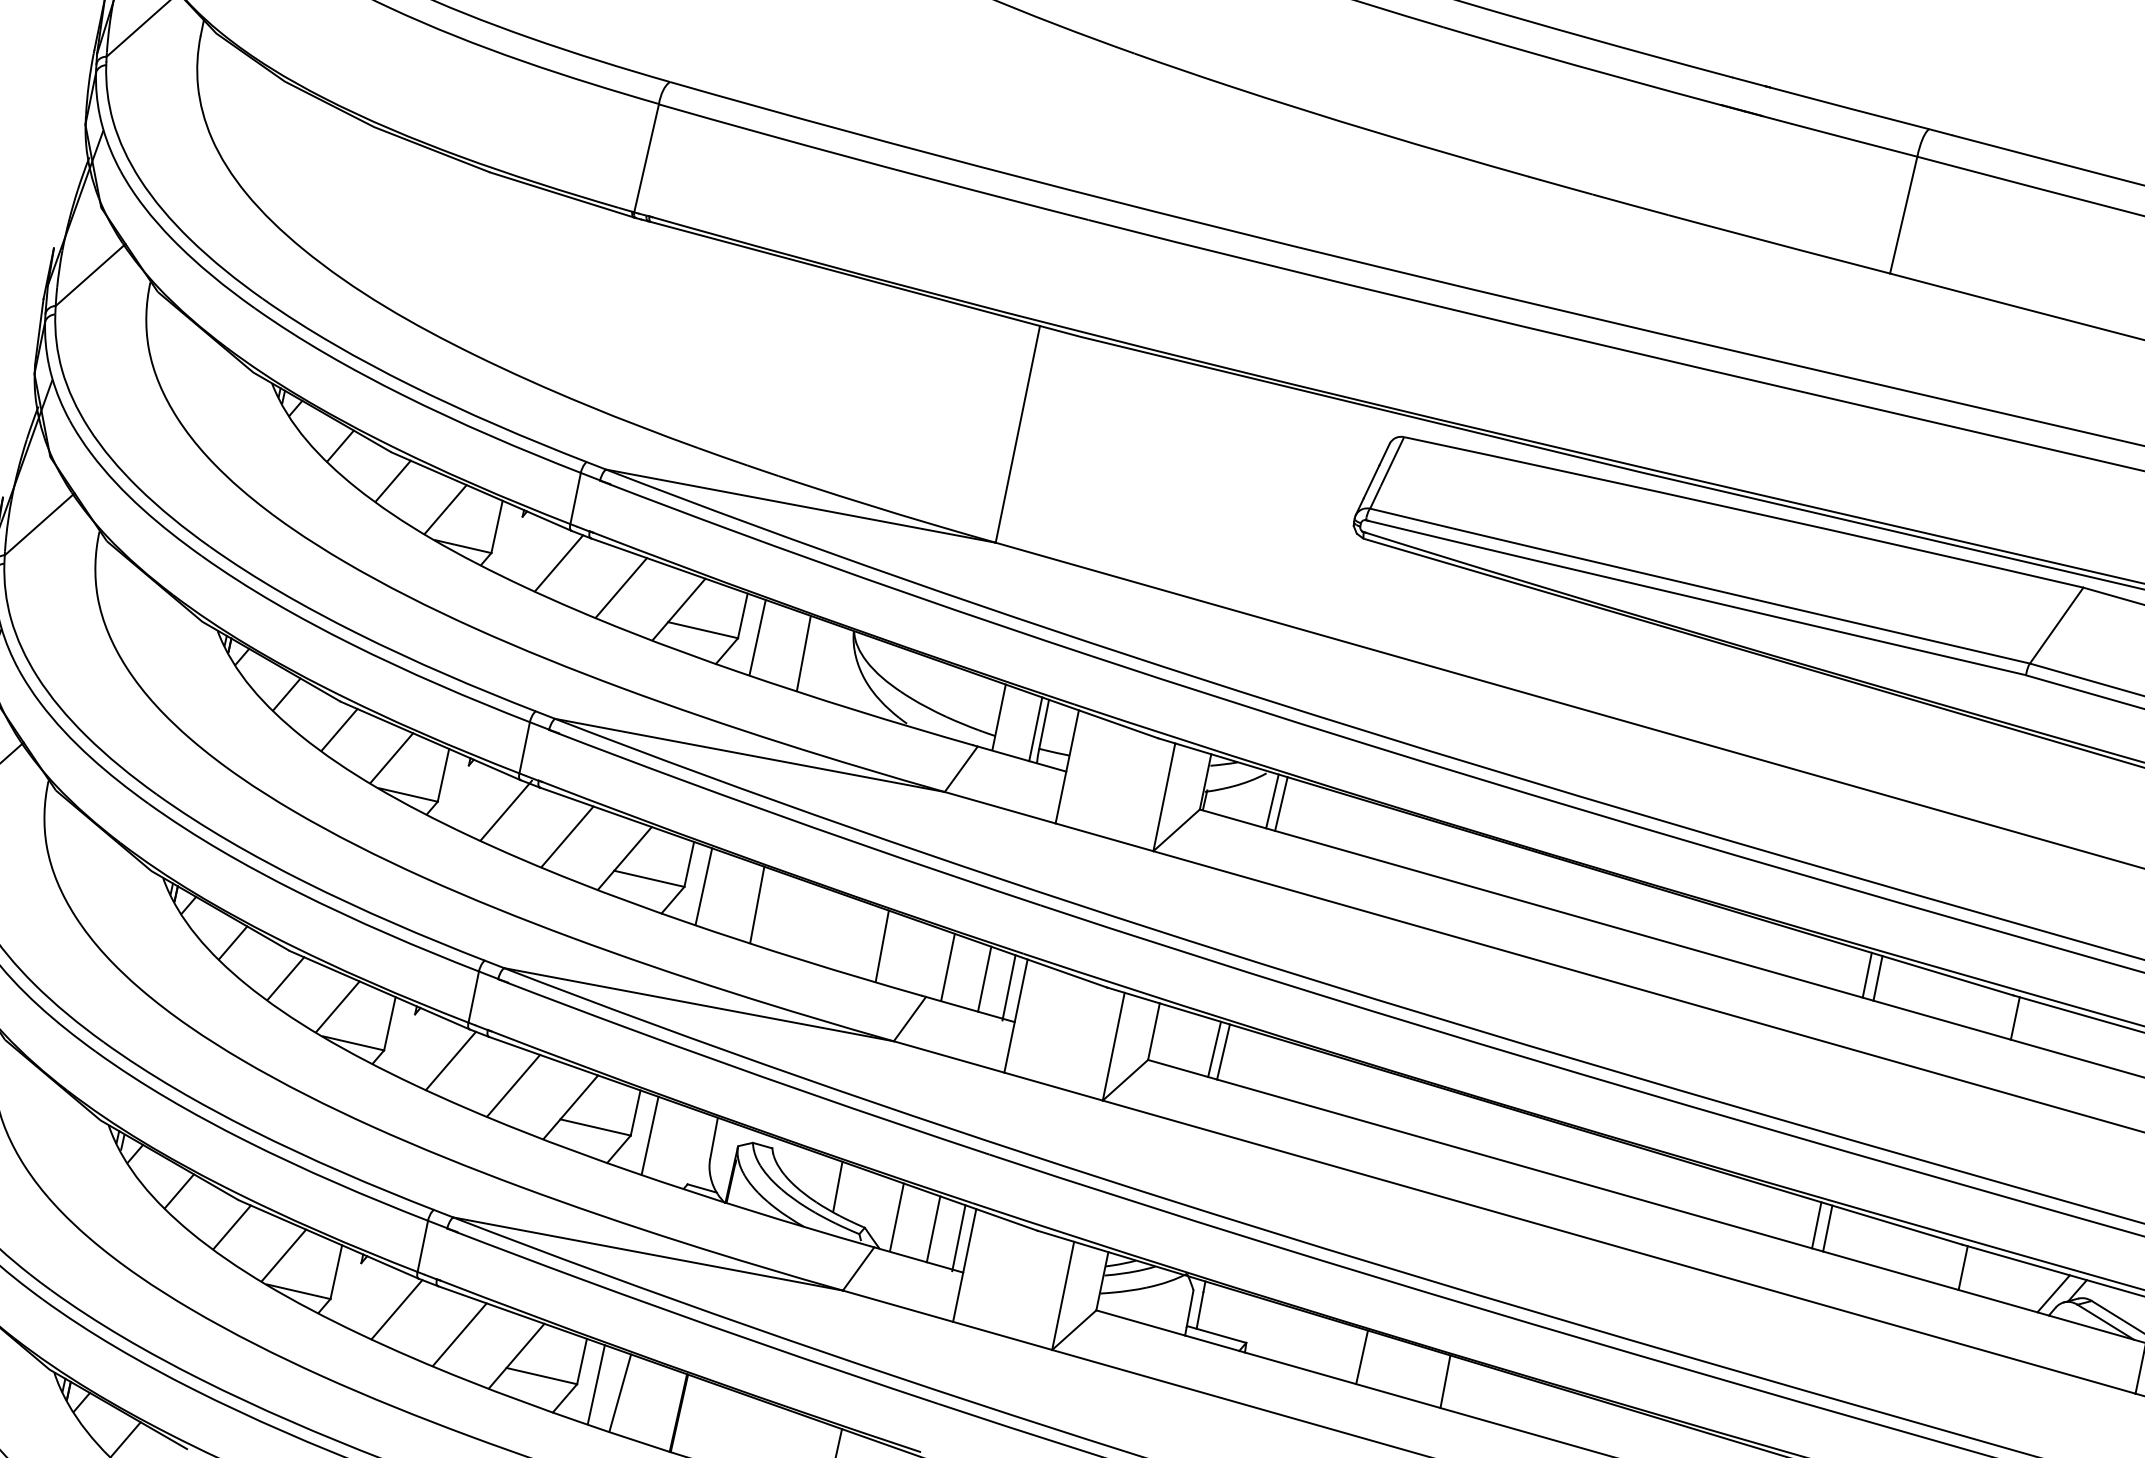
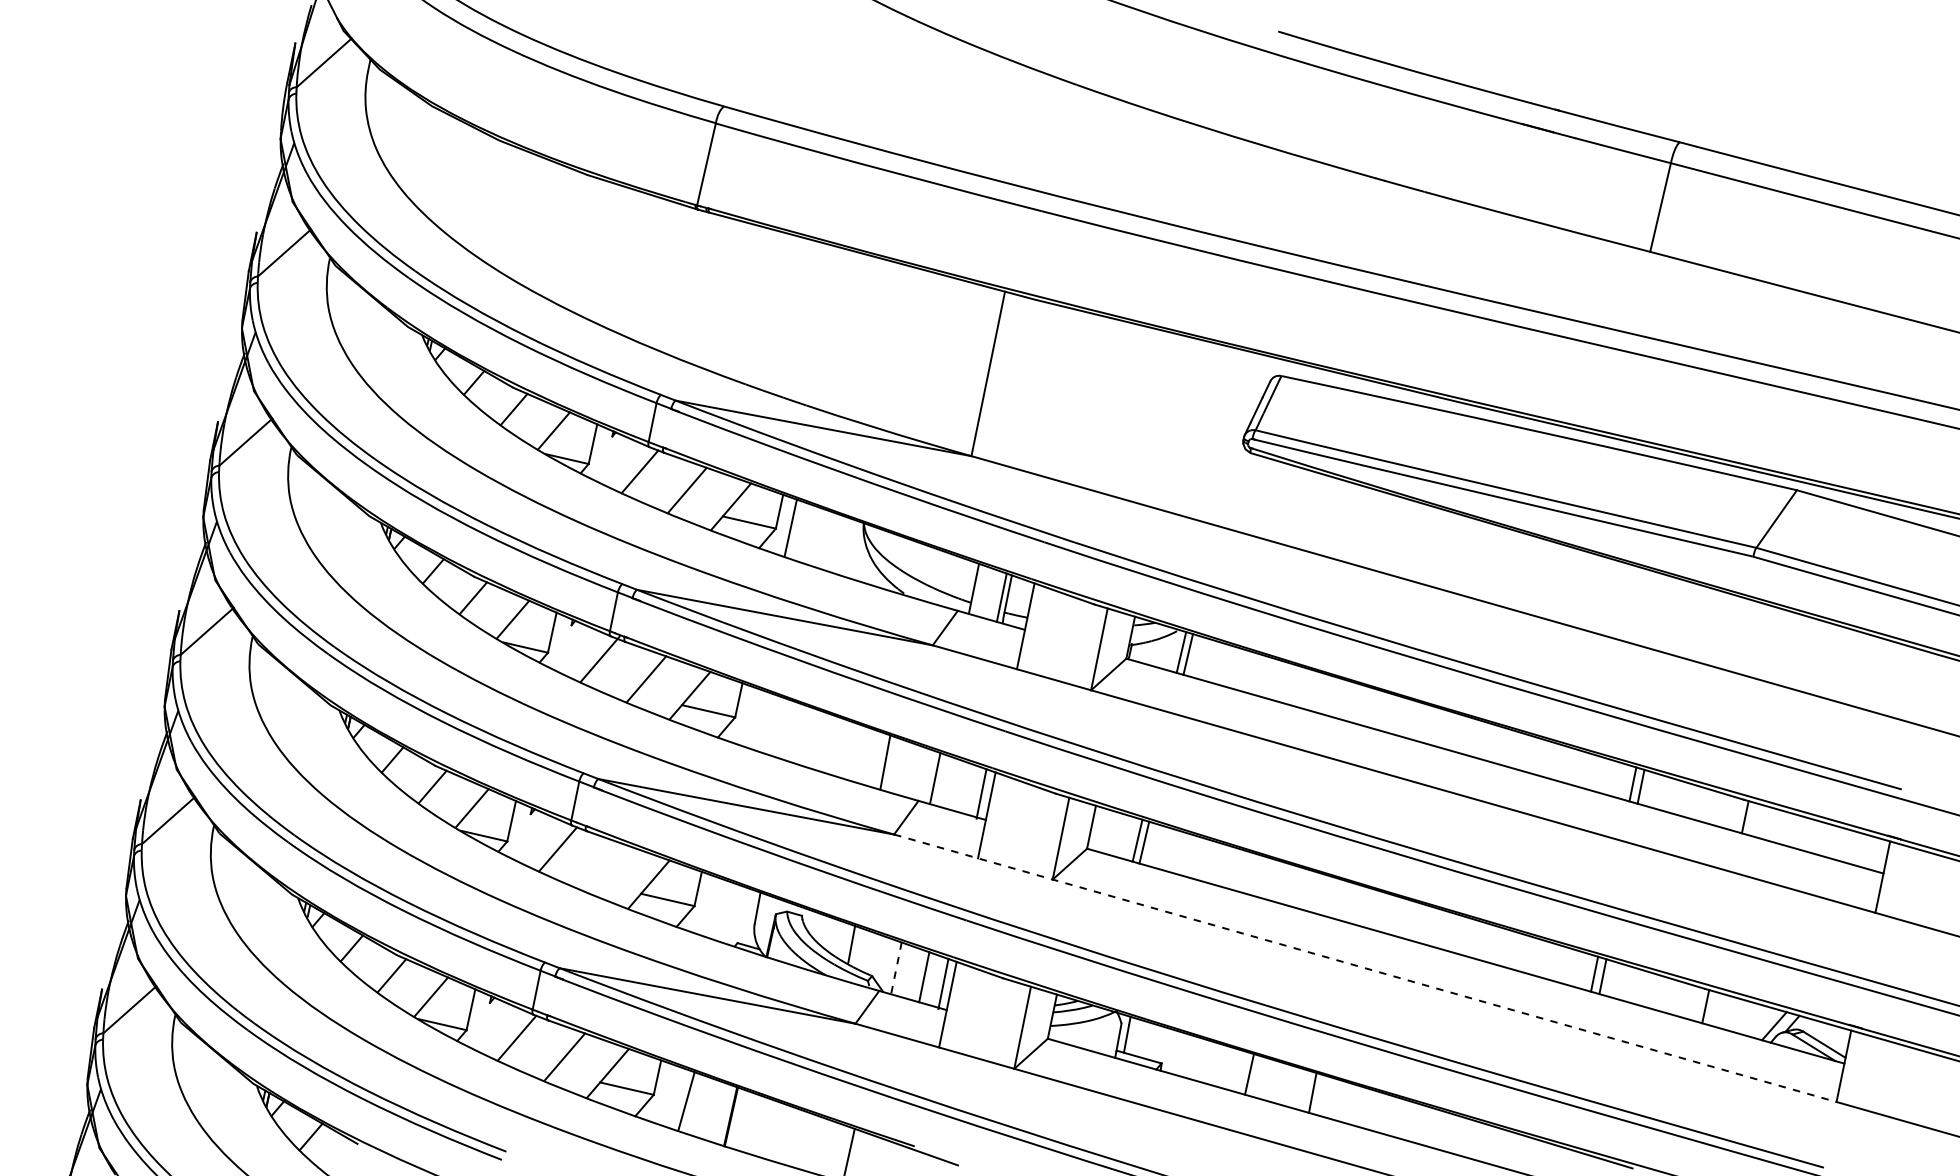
line: (803, 653) -> (825, 540), removed
line: (703, 887) -> (749, 717), removed
line: (757, 905) -> (790, 731), removed
line: (985, 979) -> (963, 787), removed
line: (513, 1084) -> (605, 867), removed
line: (649, 1134) -> (708, 905), removed
line: (896, 1216) -> (896, 967), solid -> dashed
line: (1514, 1217) -> (1365, 968), solid -> dashed
line: (595, 1385) -> (667, 1095), removed

